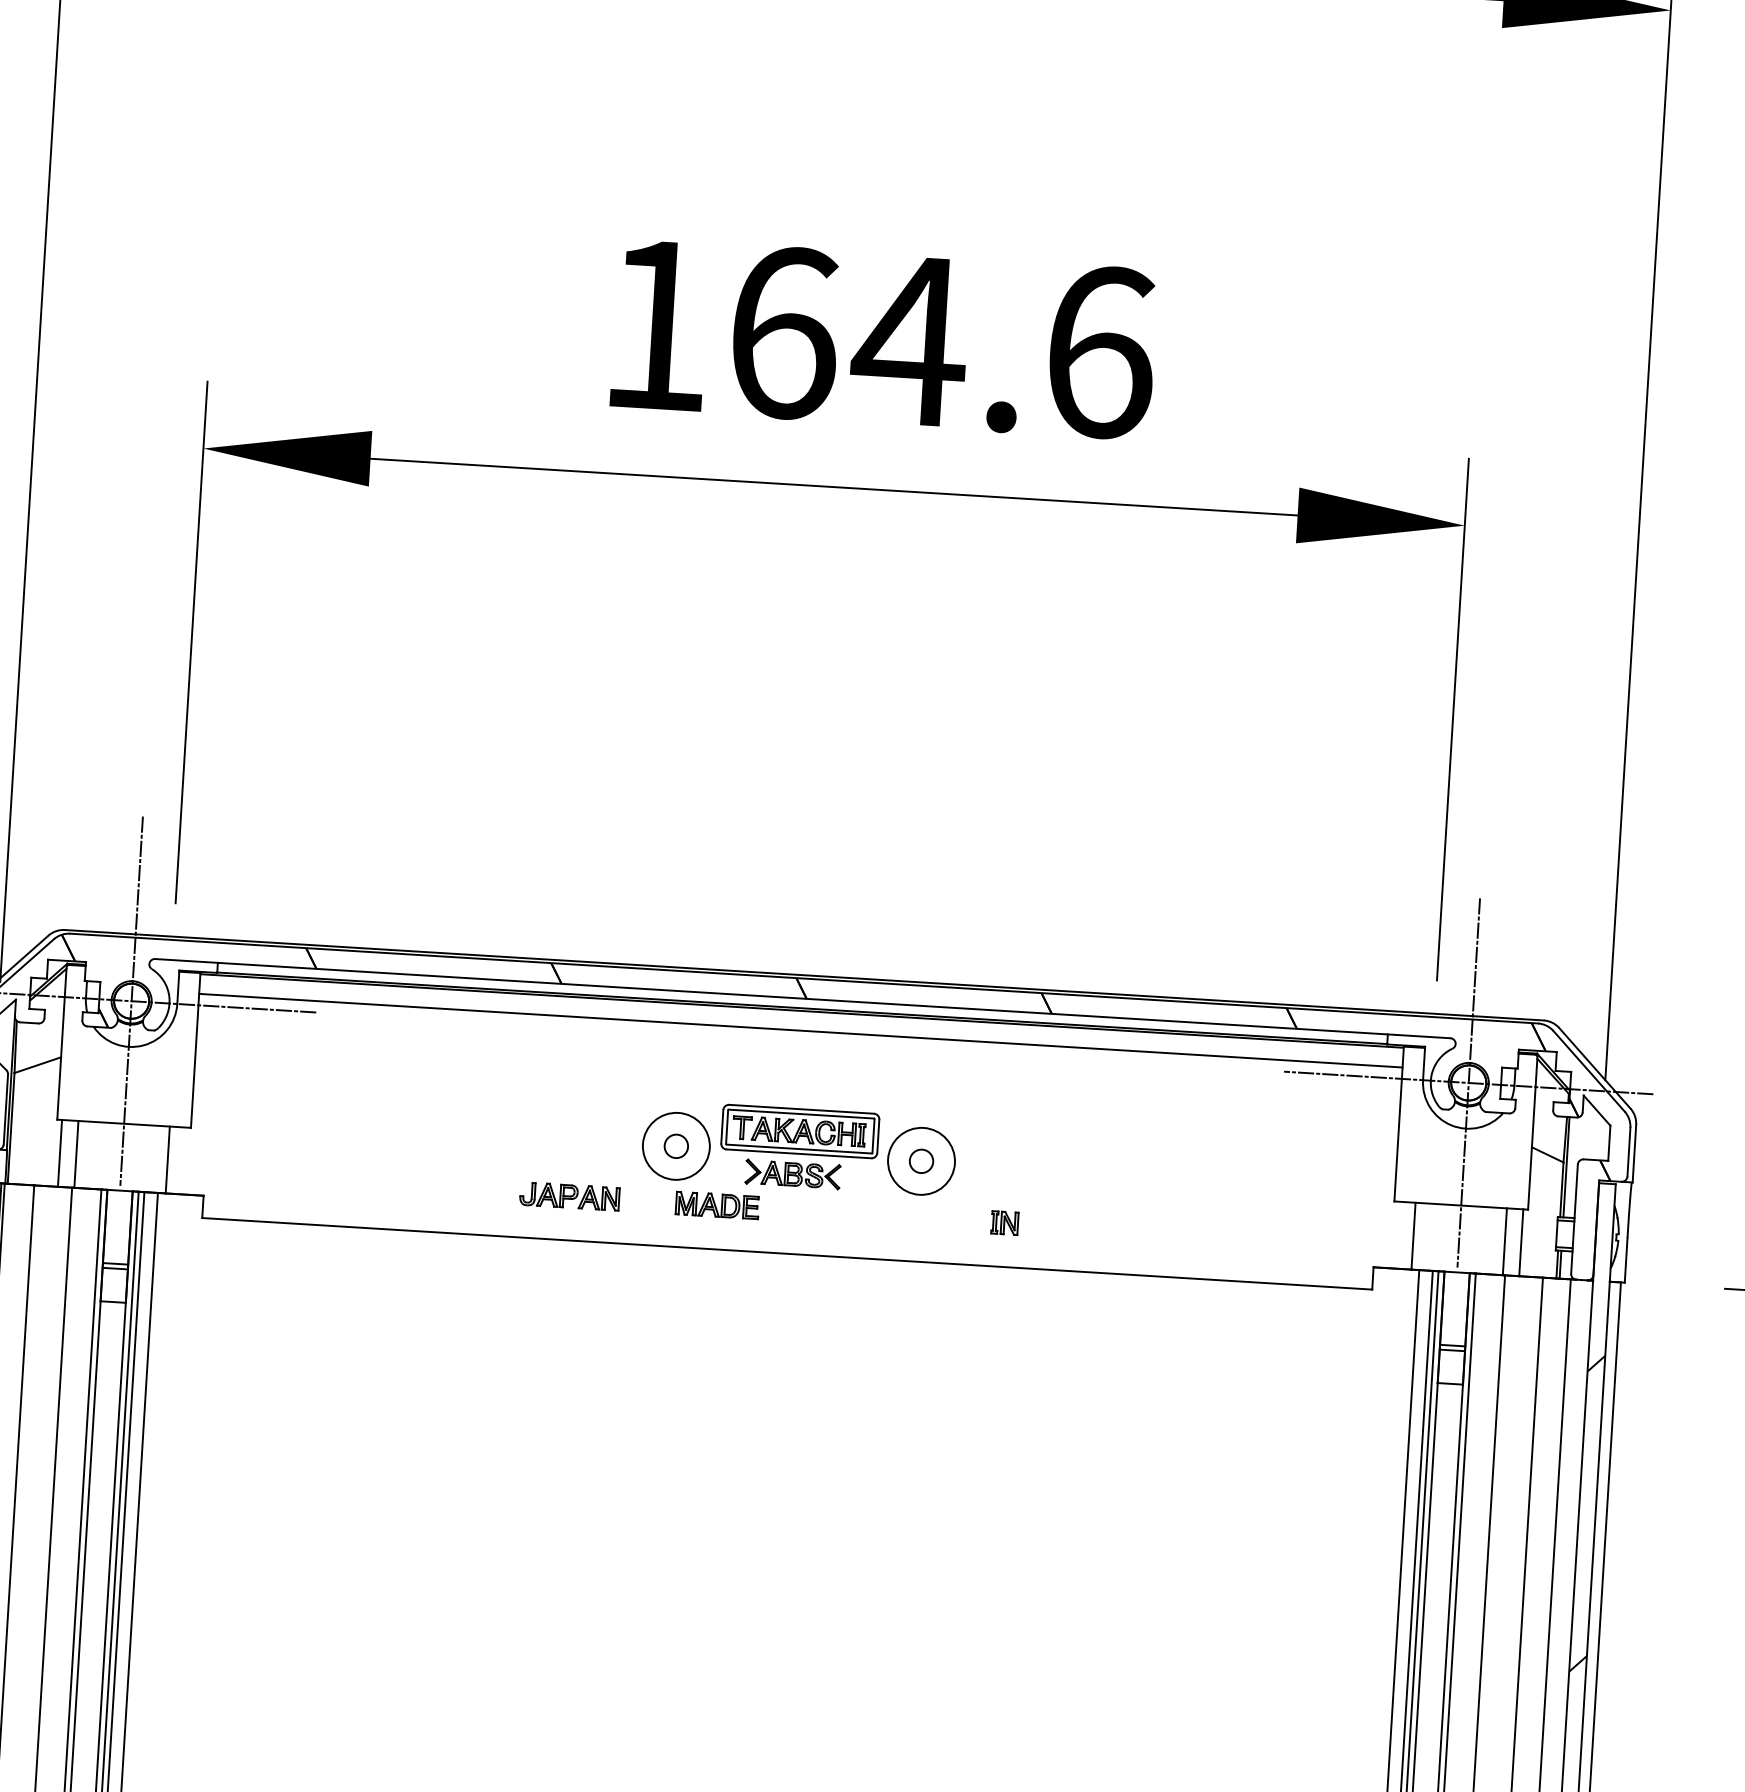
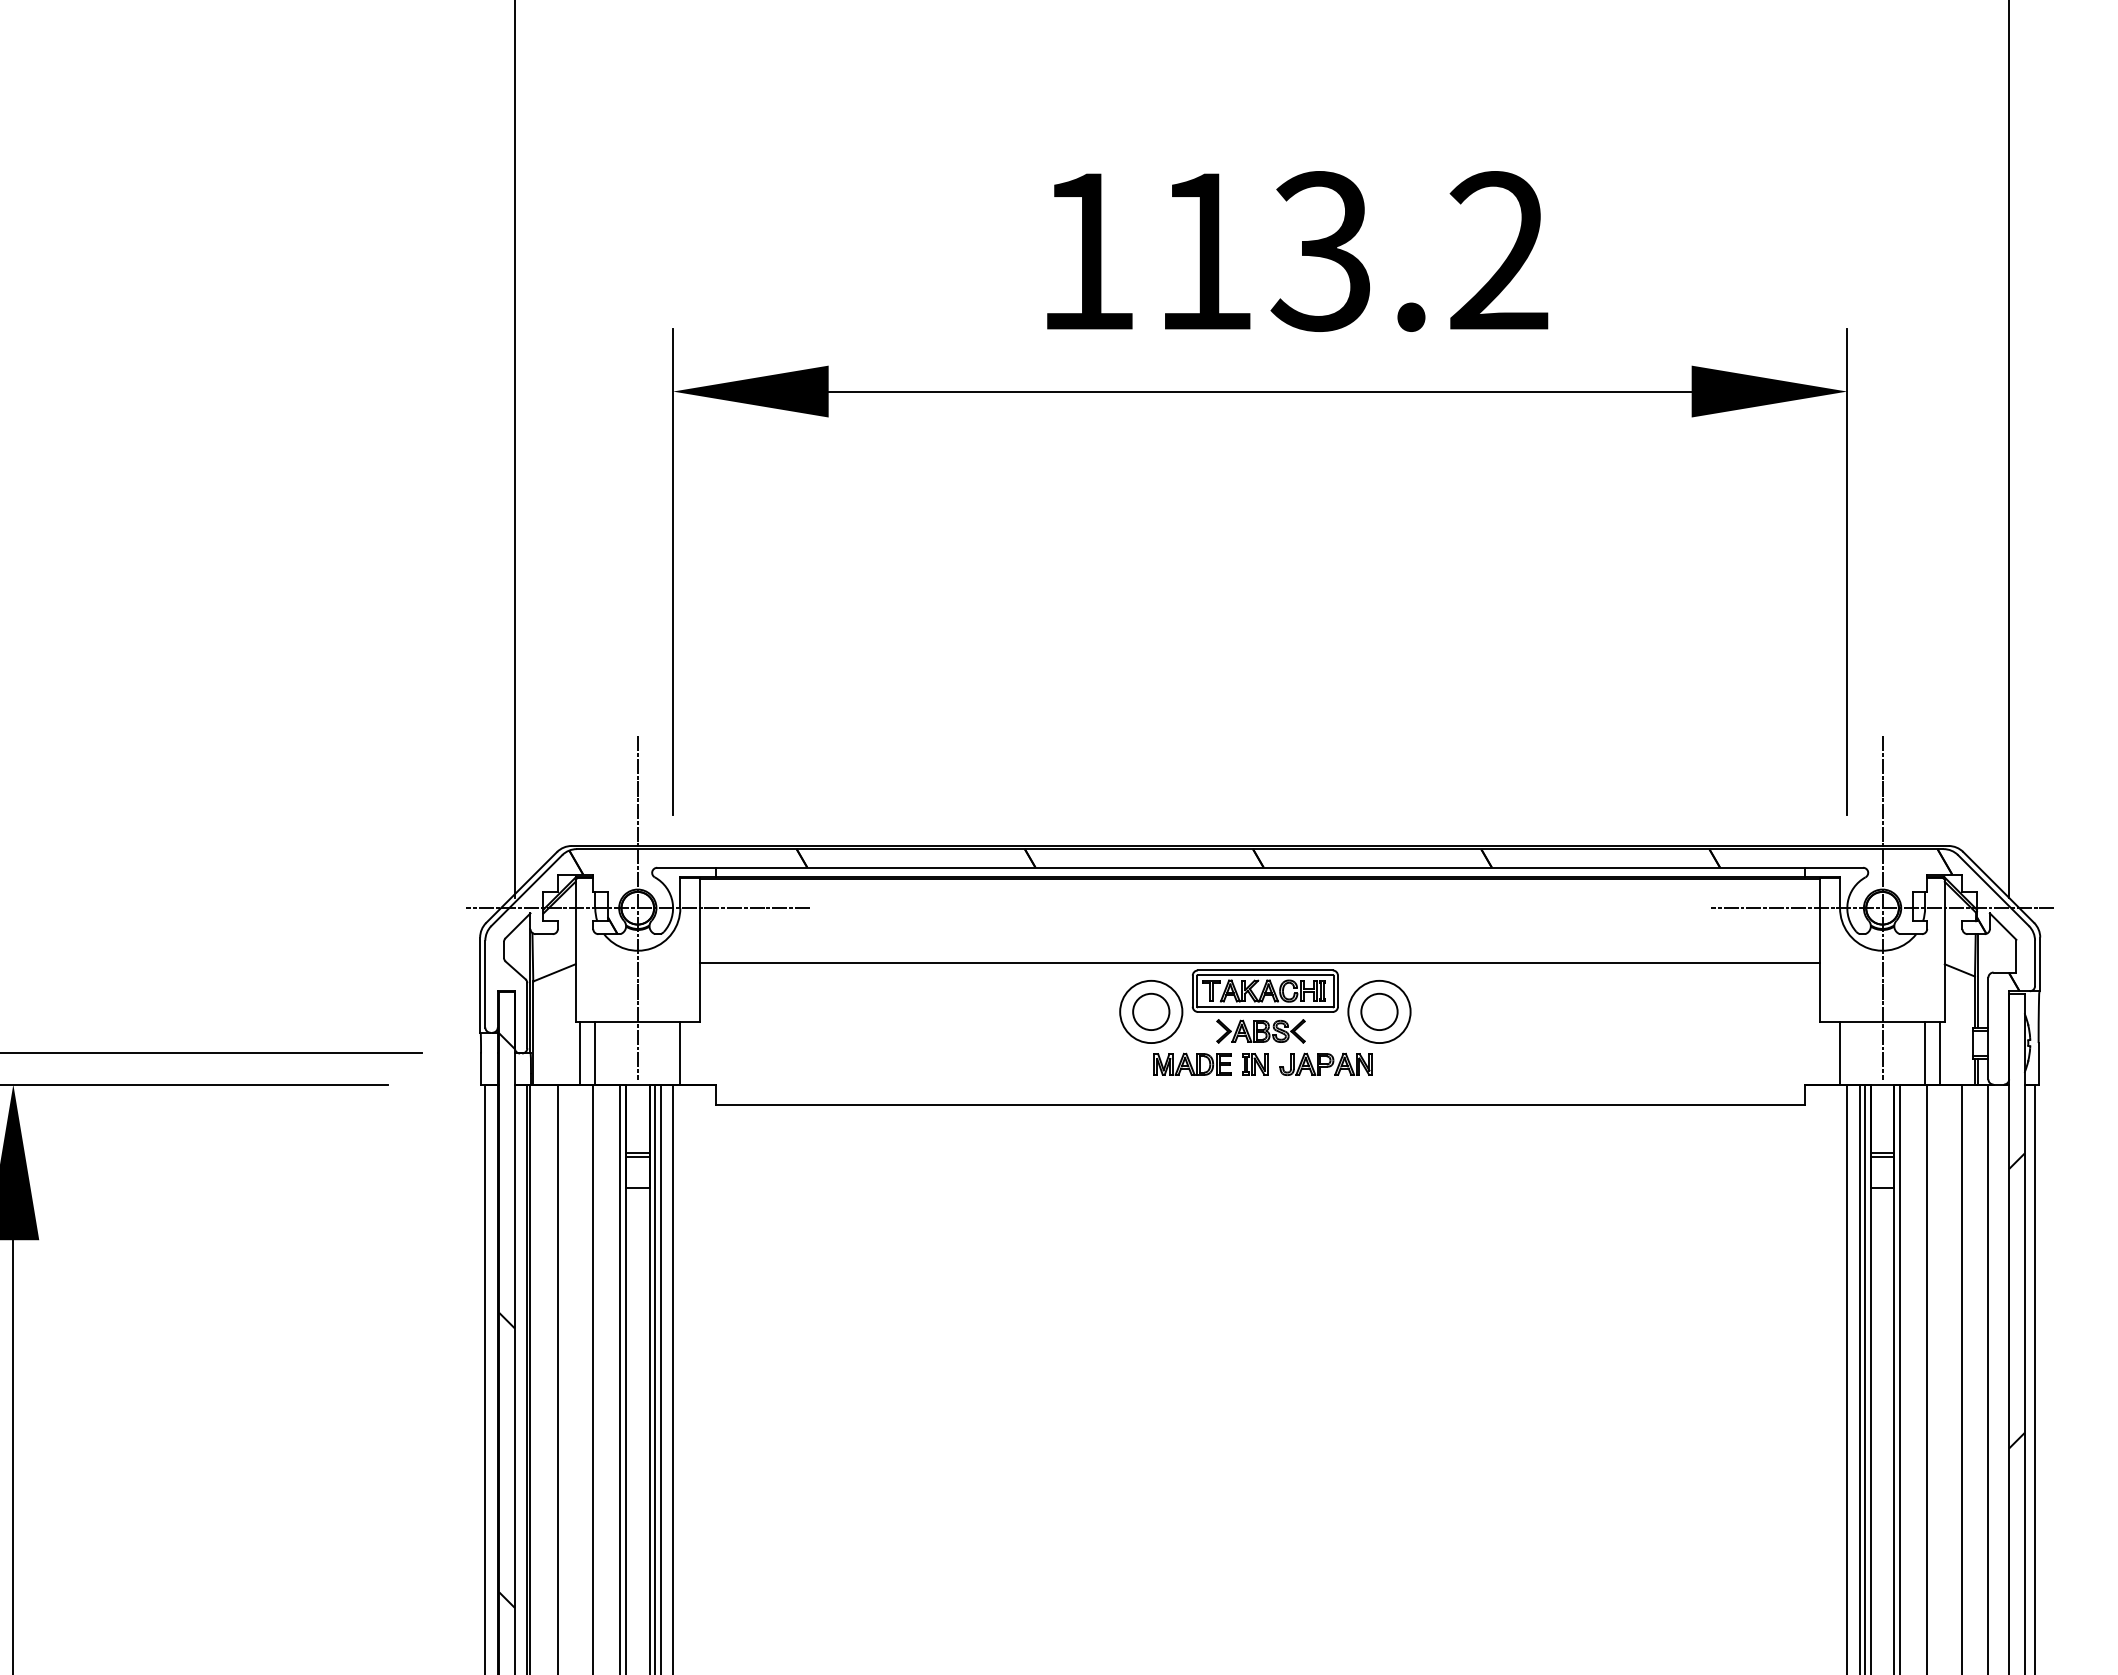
text: (943, 342) -> (1353, 251), 164.6 -> 113.2
line: (801, 1030) -> (1260, 962), moved
circle: (676, 1145) -> (1151, 1011), size x1.67
circle: (921, 1160) -> (1379, 1011), size x1.67
part: (569, 1195) -> (1325, 1063), moved
part: (1005, 1223) -> (1255, 1064), moved

